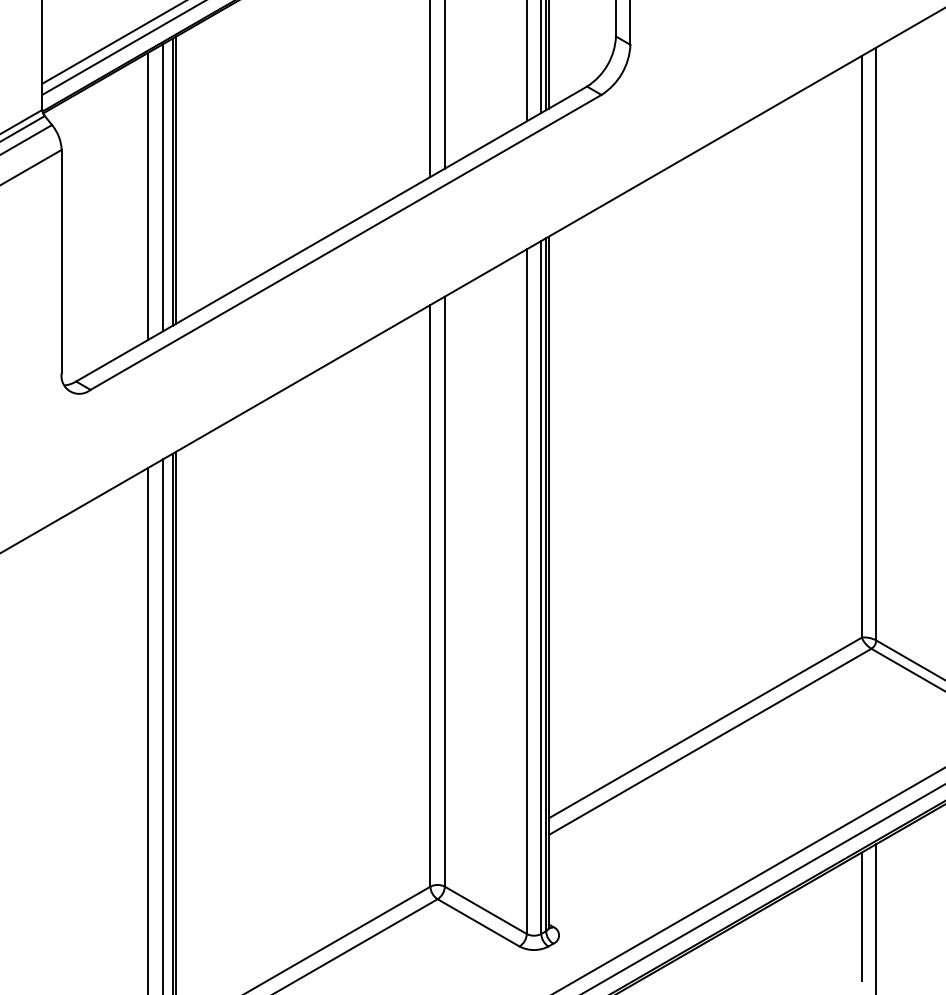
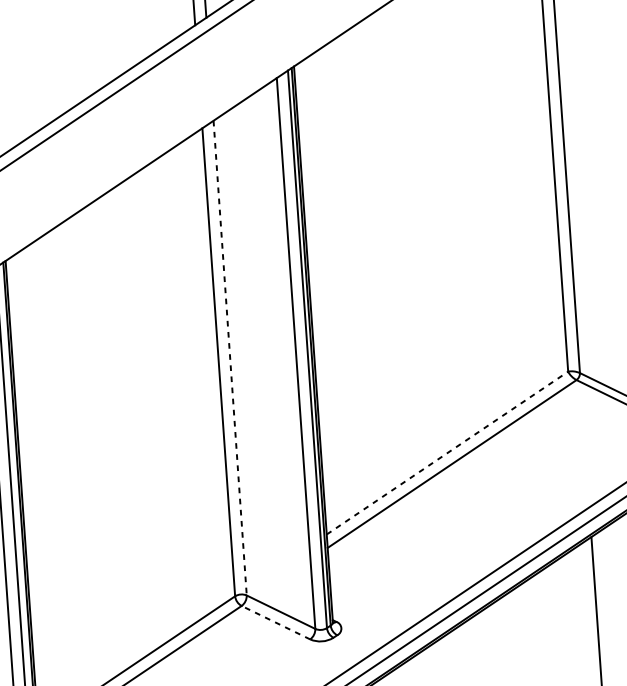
line: (444, 592) -> (229, 358), solid -> dashed
line: (705, 727) -> (447, 452), solid -> dashed
line: (861, 916) -> (583, 596), removed
line: (478, 922) -> (275, 622), solid -> dashed

